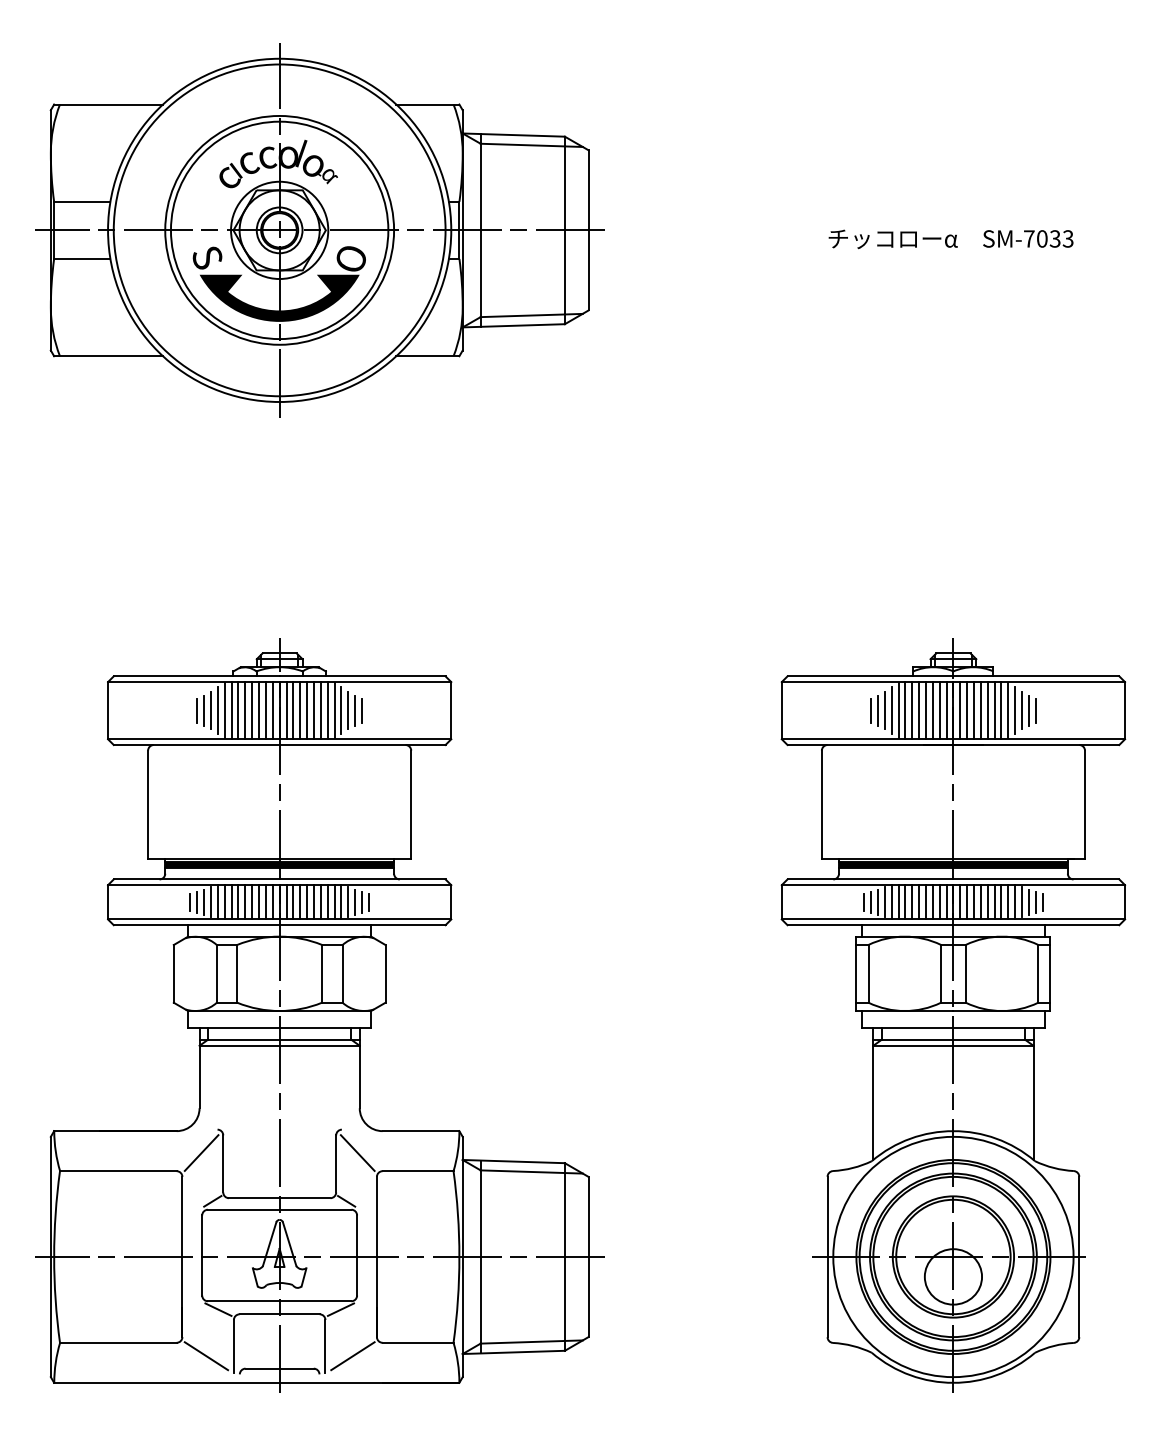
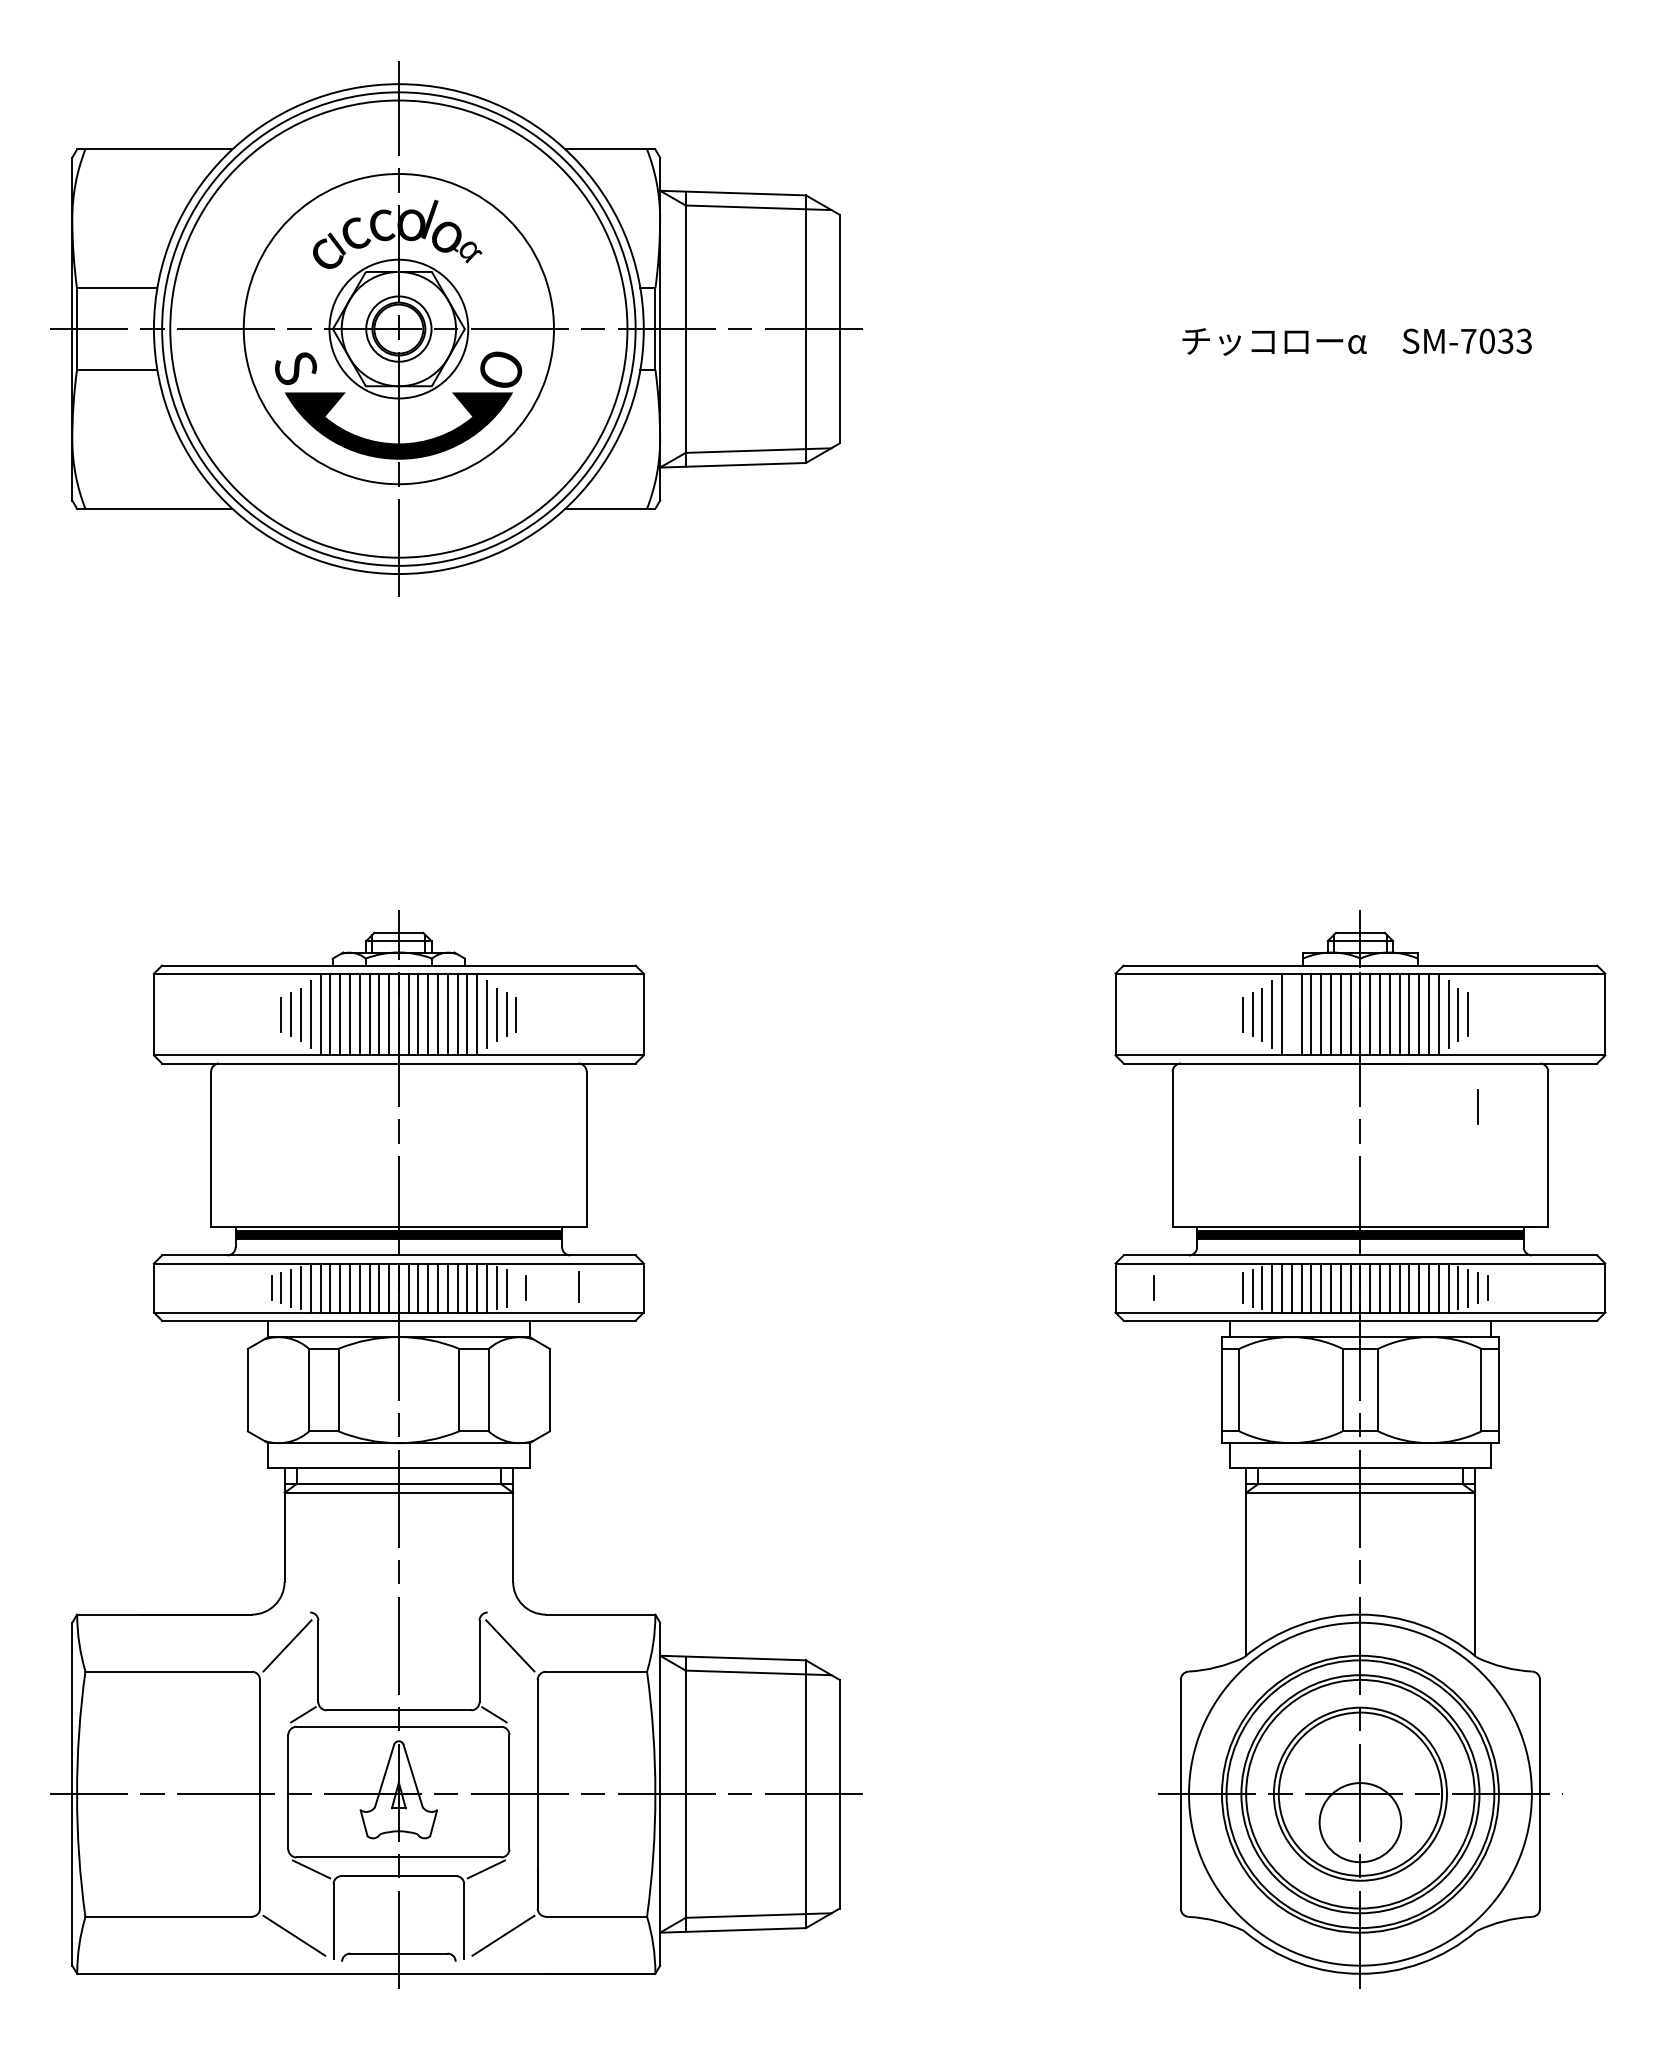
circle: (279, 229) -> (398, 328), size x1.4
line: (905, 710) -> (1291, 1014), removed
line: (1035, 710) -> (1477, 1106), moved
line: (361, 901) -> (578, 1286), moved
line: (863, 901) -> (1153, 1287), moved

